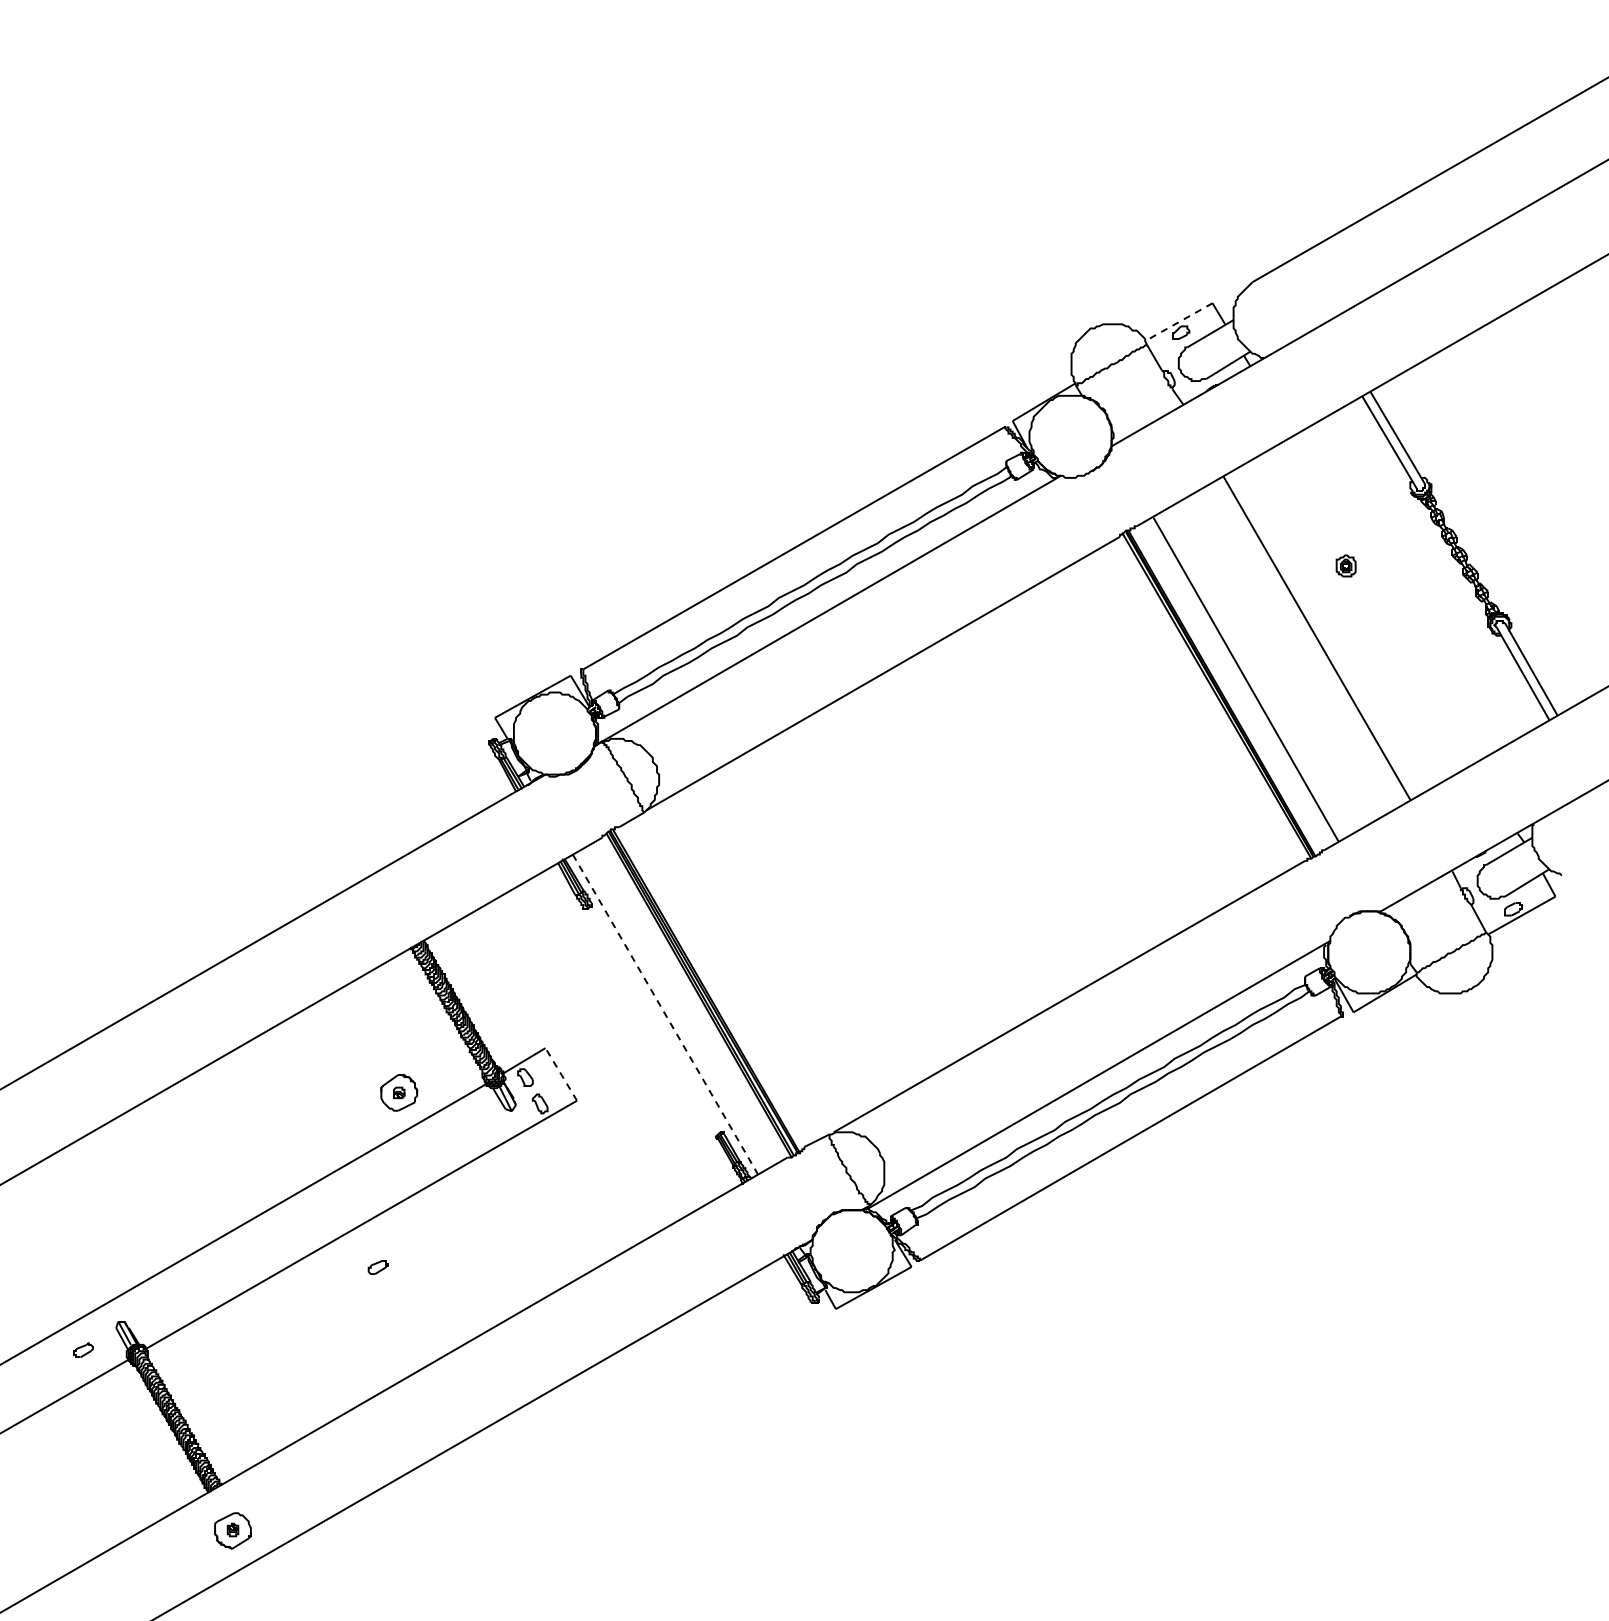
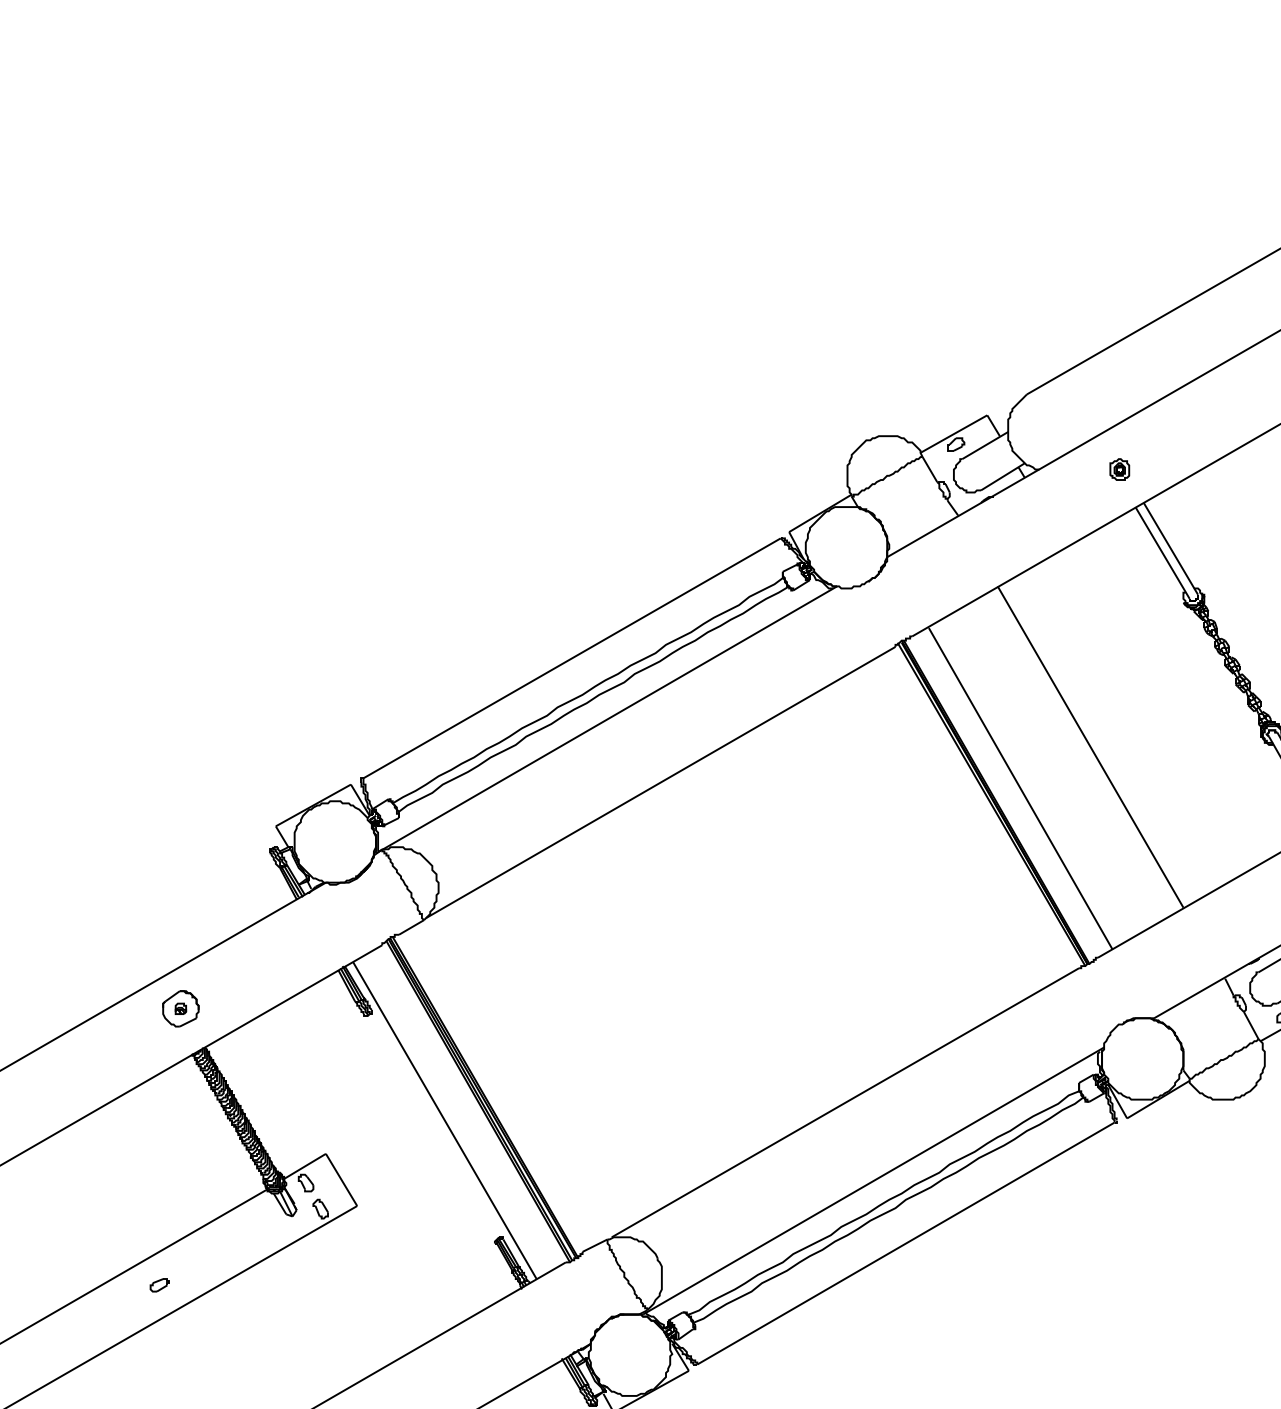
line: (1178, 322) -> (953, 434), dashed -> solid
part: (1345, 565) -> (1119, 469), moved
line: (665, 1014) -> (444, 1120), dashed -> solid
line: (561, 1074) -> (341, 1180), dashed -> solid
part: (399, 1092) -> (181, 1008), moved
part: (377, 1267) -> (159, 1285), moved

